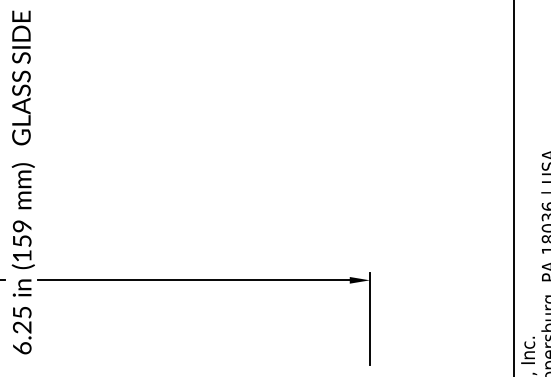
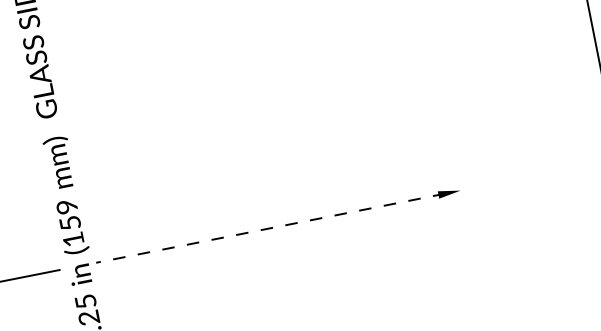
line: (196, 280) -> (270, 228), solid -> dashed
line: (369, 318) -> (468, 232), removed

